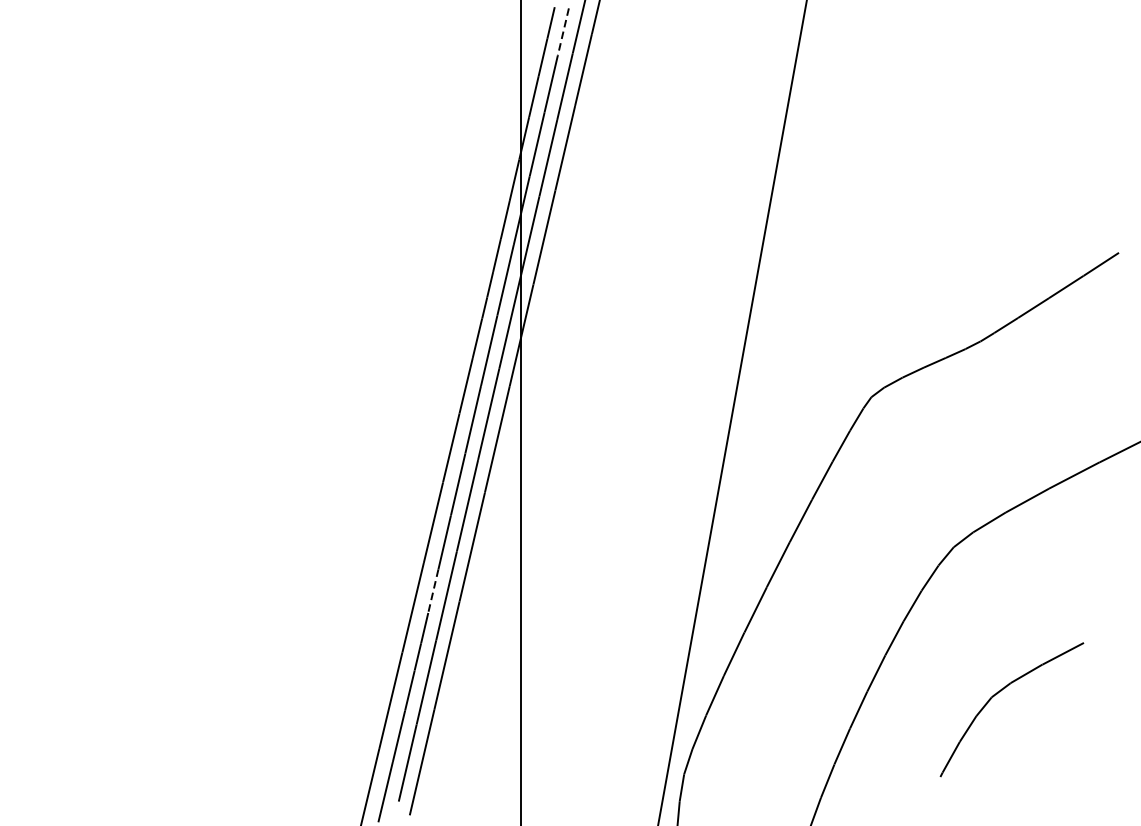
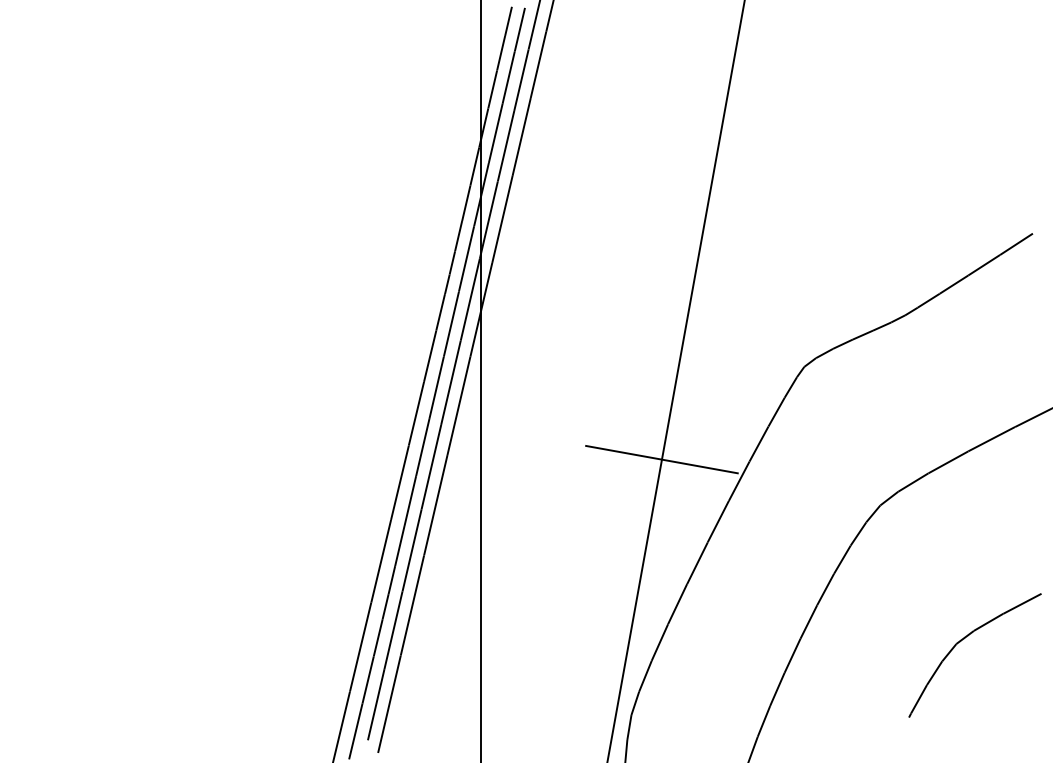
line: (562, 32) -> (519, 30), dashed -> solid
line: (716, 497) -> (661, 459), added
line: (432, 591) -> (399, 546), dashed -> solid
part: (1000, 692) -> (964, 639), moved

